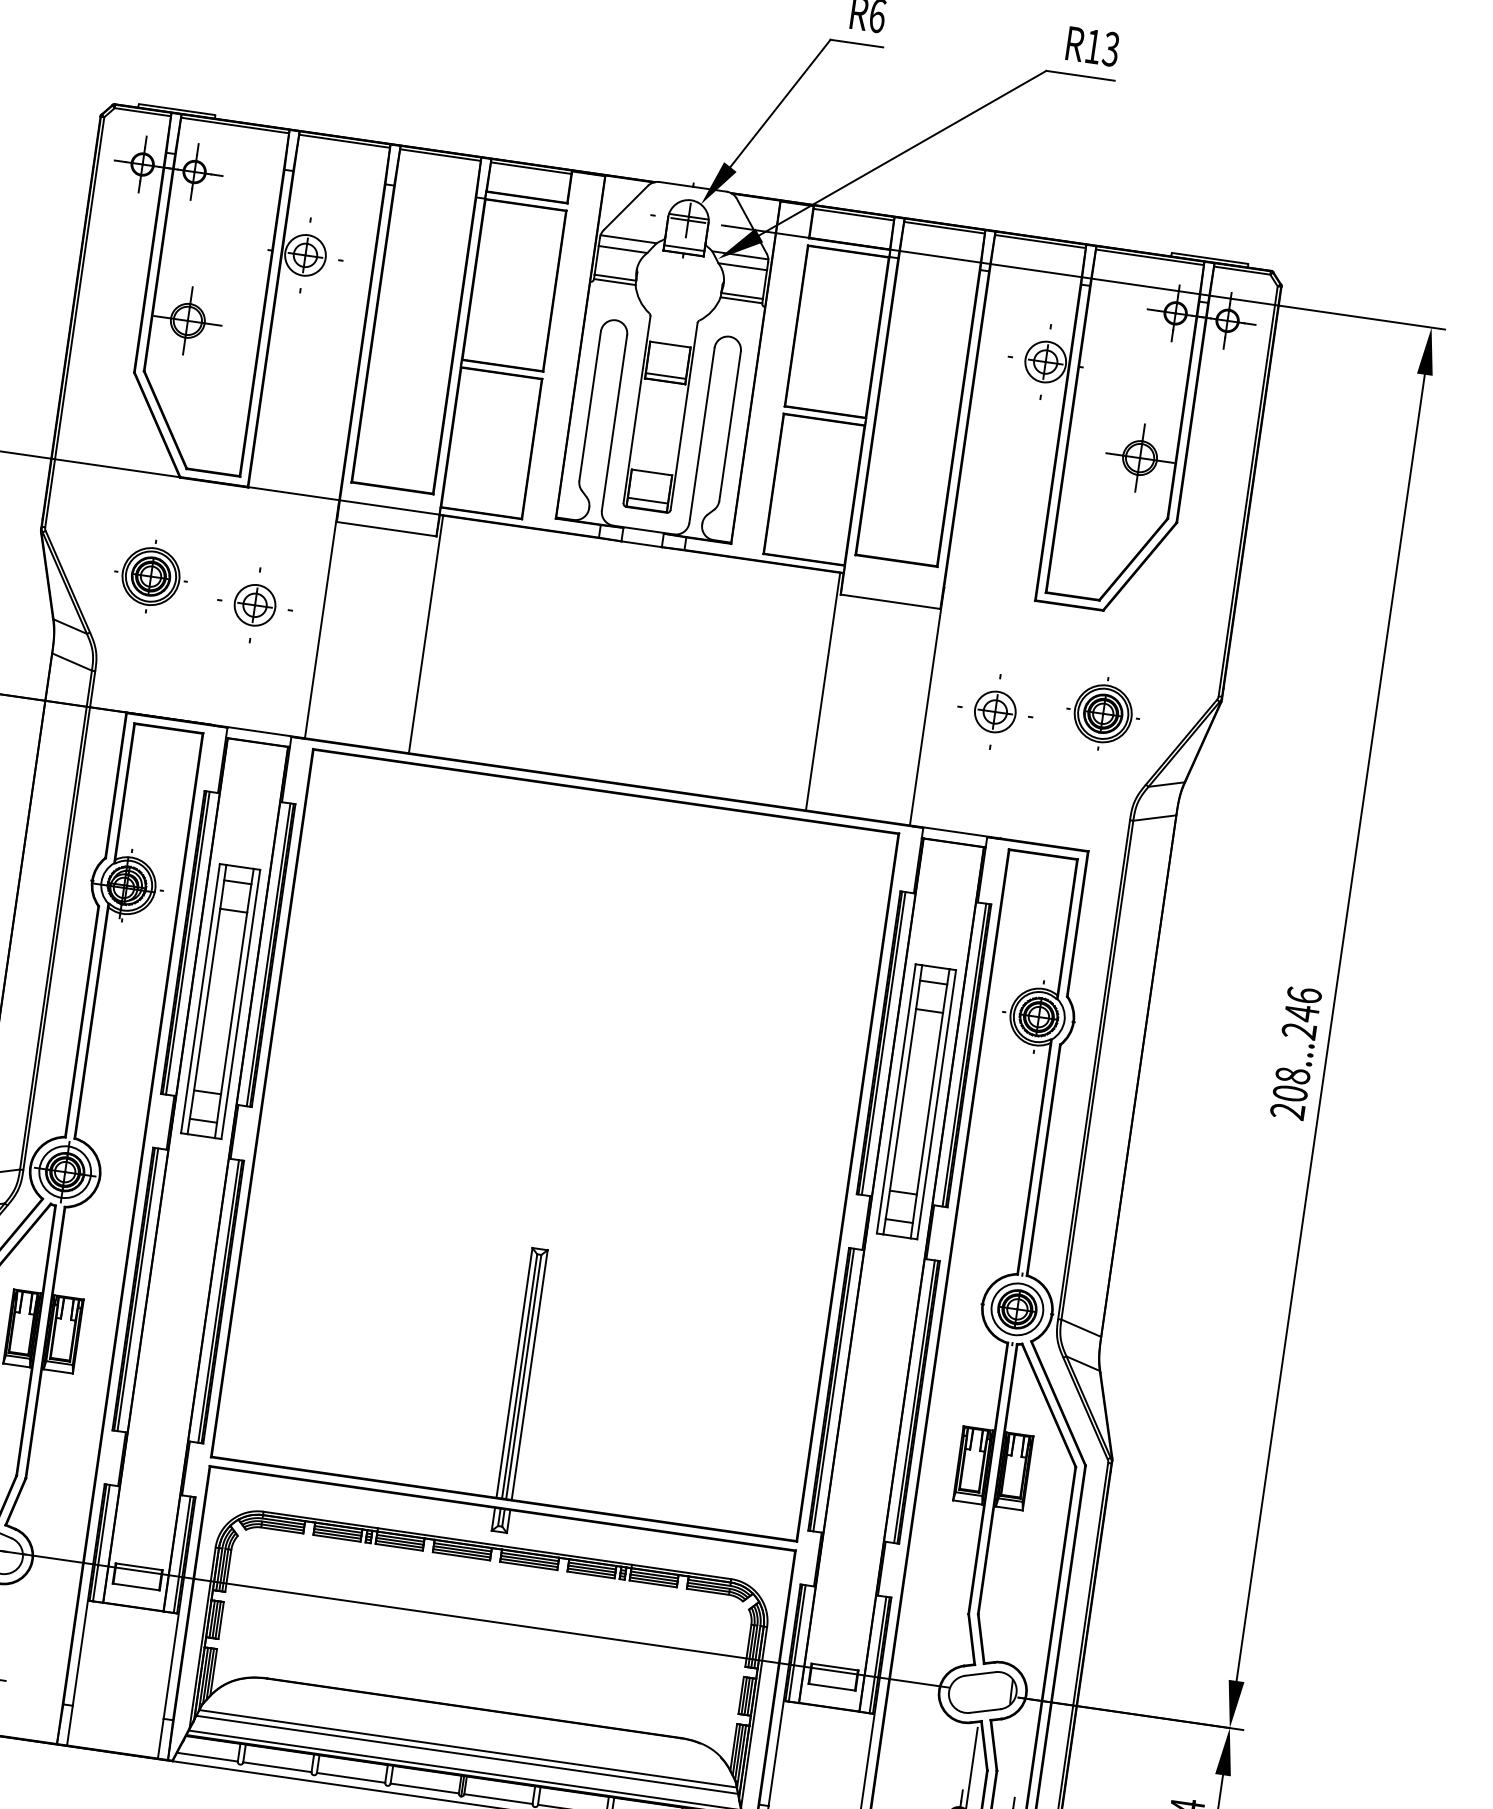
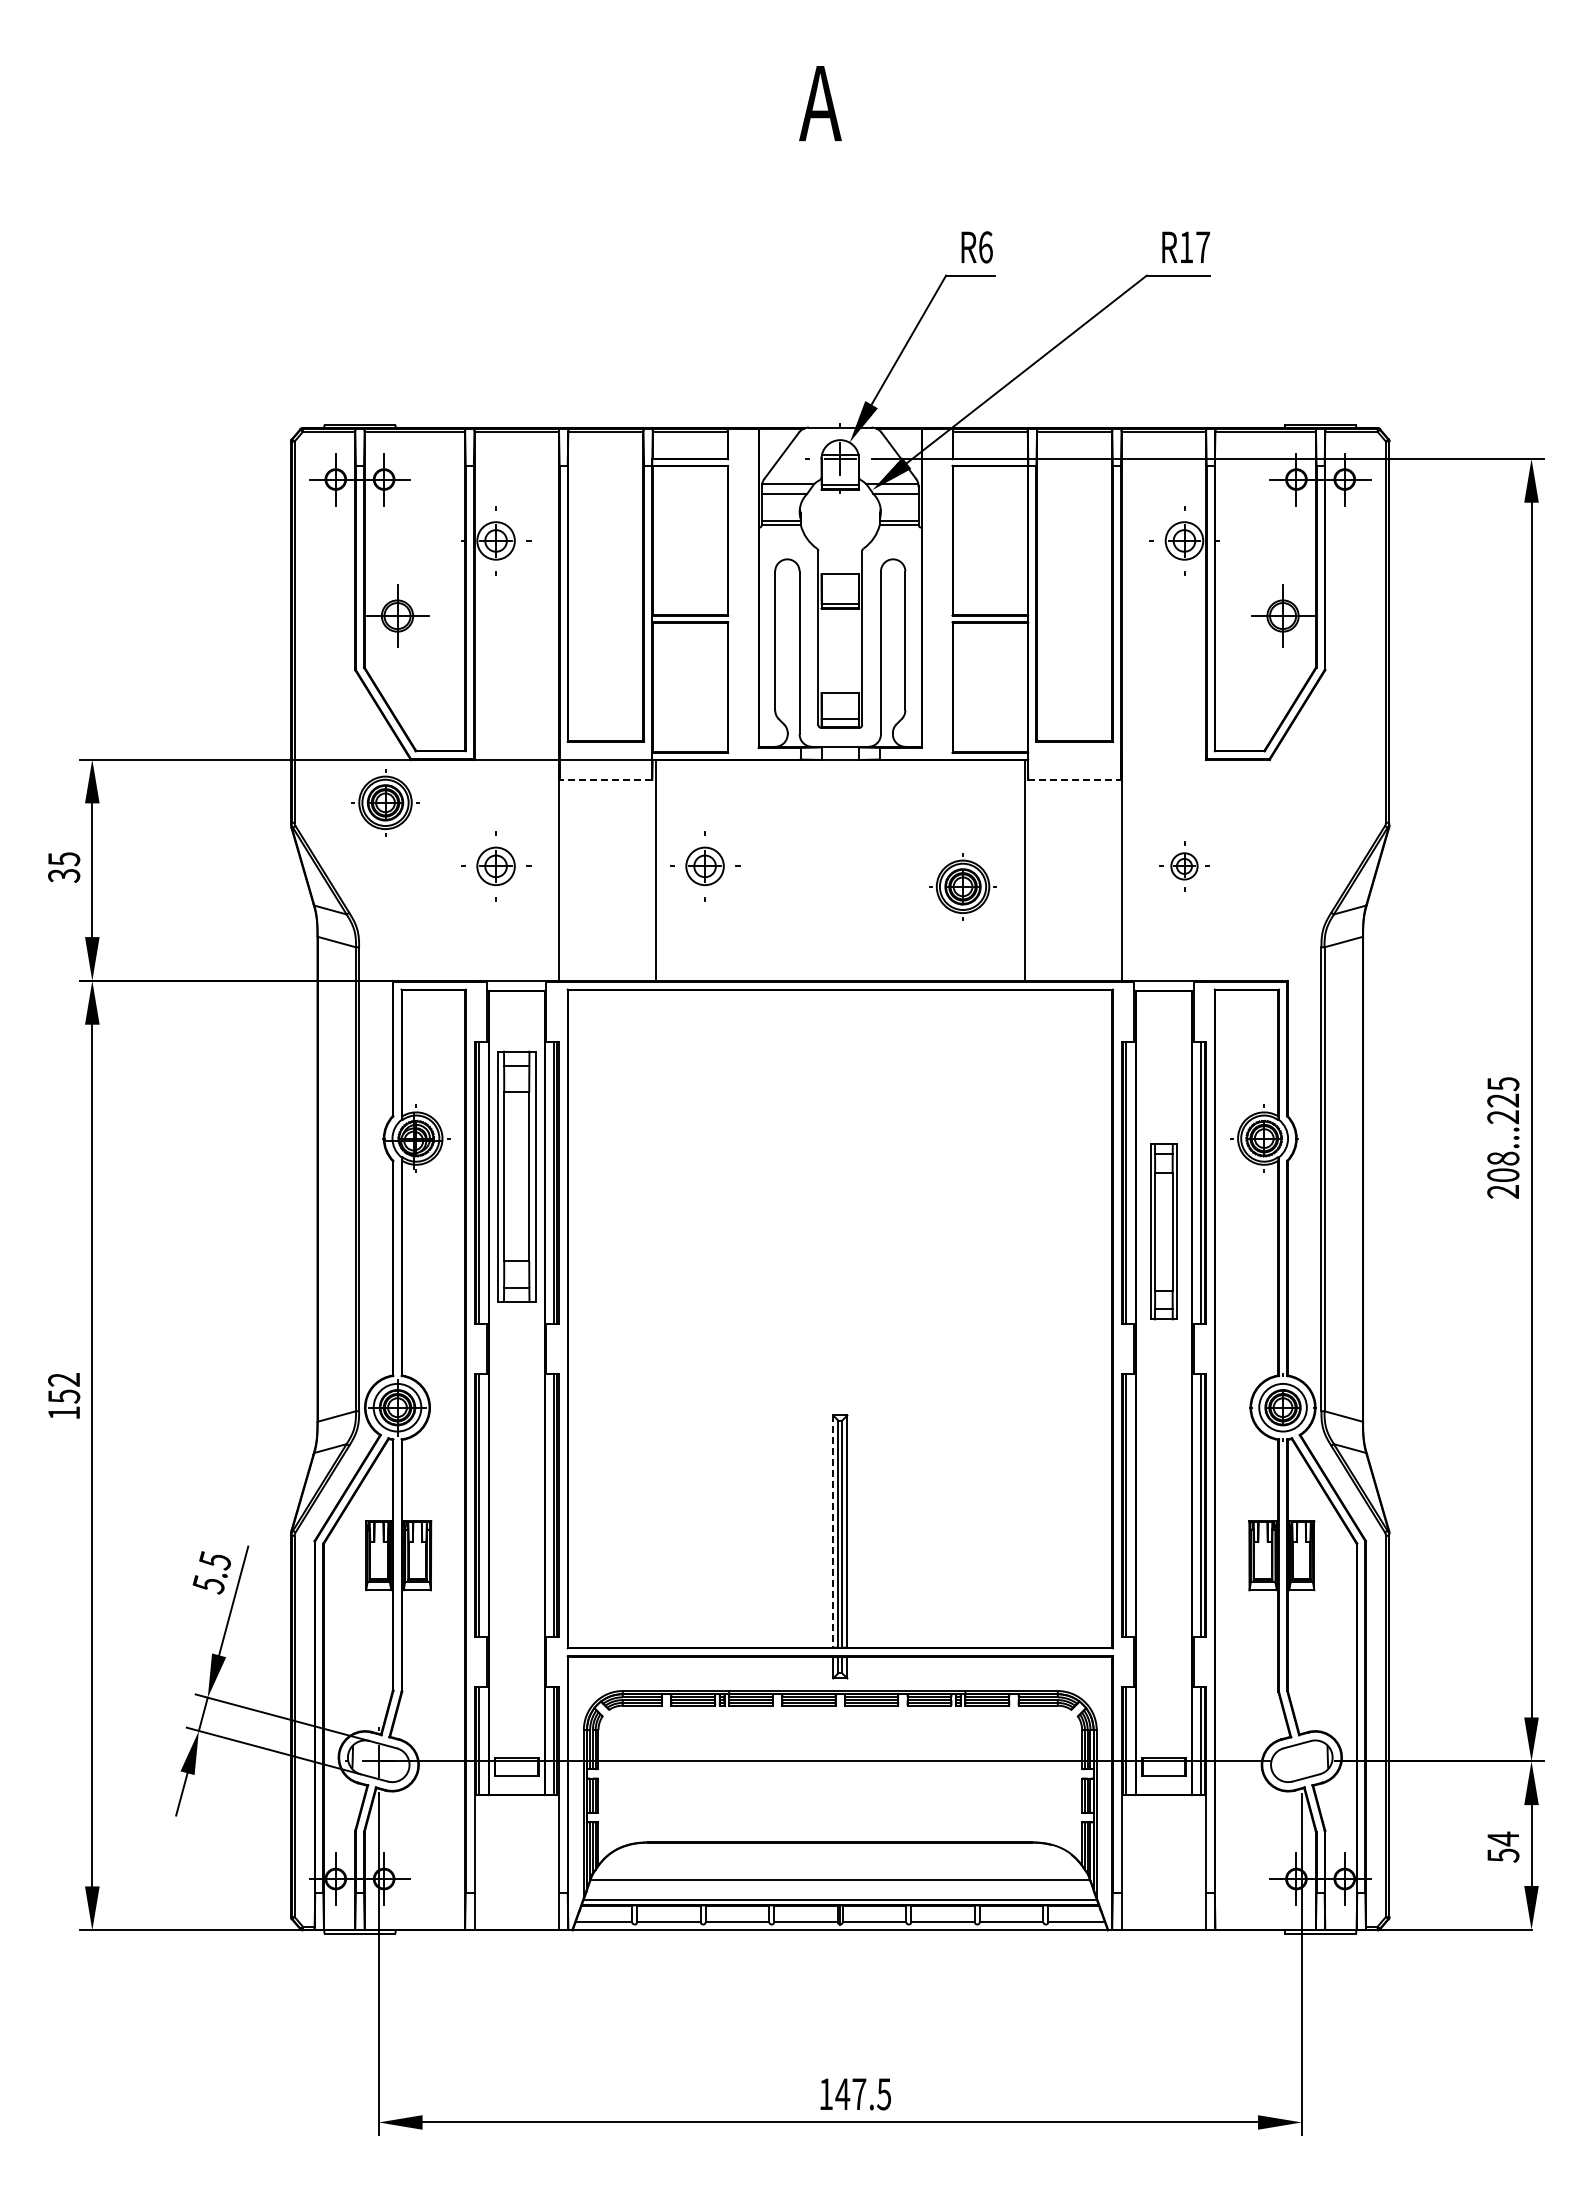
text: (1111, 49) -> (1203, 247), R13 -> R17
line: (386, 528) -> (605, 779), solid -> dashed
part: (151, 576) -> (385, 802), moved
line: (891, 601) -> (1075, 779), solid -> dashed
part: (480, 637) -> (705, 866), added
part: (995, 712) -> (1184, 866), size x0.7
part: (1102, 713) -> (962, 886), moved
part: (220, 1001) -> (516, 1176), moved
text: (1303, 1004) -> (1503, 1092), 208...246 -> 208...225
part: (916, 1101) -> (1163, 1231), size x0.7
line: (514, 1373) -> (833, 1532), solid -> dashed
line: (467, 1754) -> (840, 1885), removed

